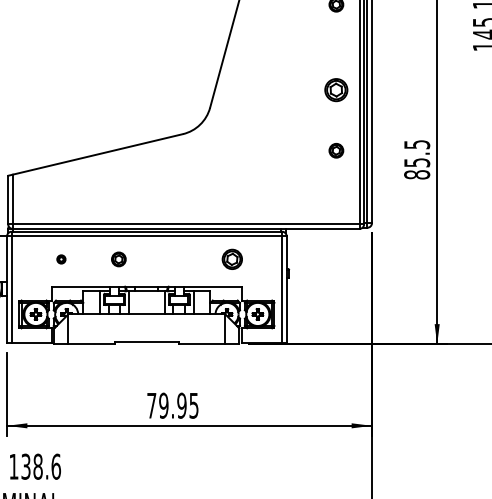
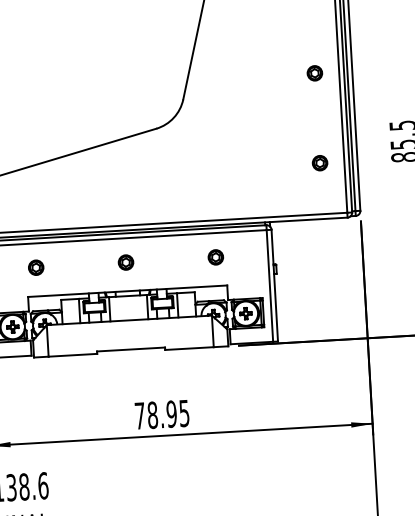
part: (336, 90) -> (315, 73), size x0.62
part: (336, 150) -> (320, 162), moved
part: (61, 259) -> (36, 267), size x1.67
part: (118, 259) -> (125, 262), moved
part: (232, 259) -> (215, 257), size x0.71
text: (163, 405) -> (152, 415), 79.95 -> 78.95

